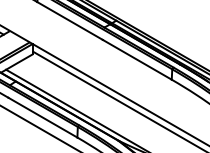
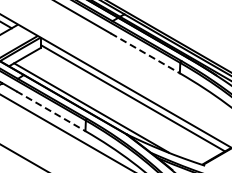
line: (137, 59) -> (145, 53), solid -> dashed
line: (42, 117) -> (50, 111), solid -> dashed

